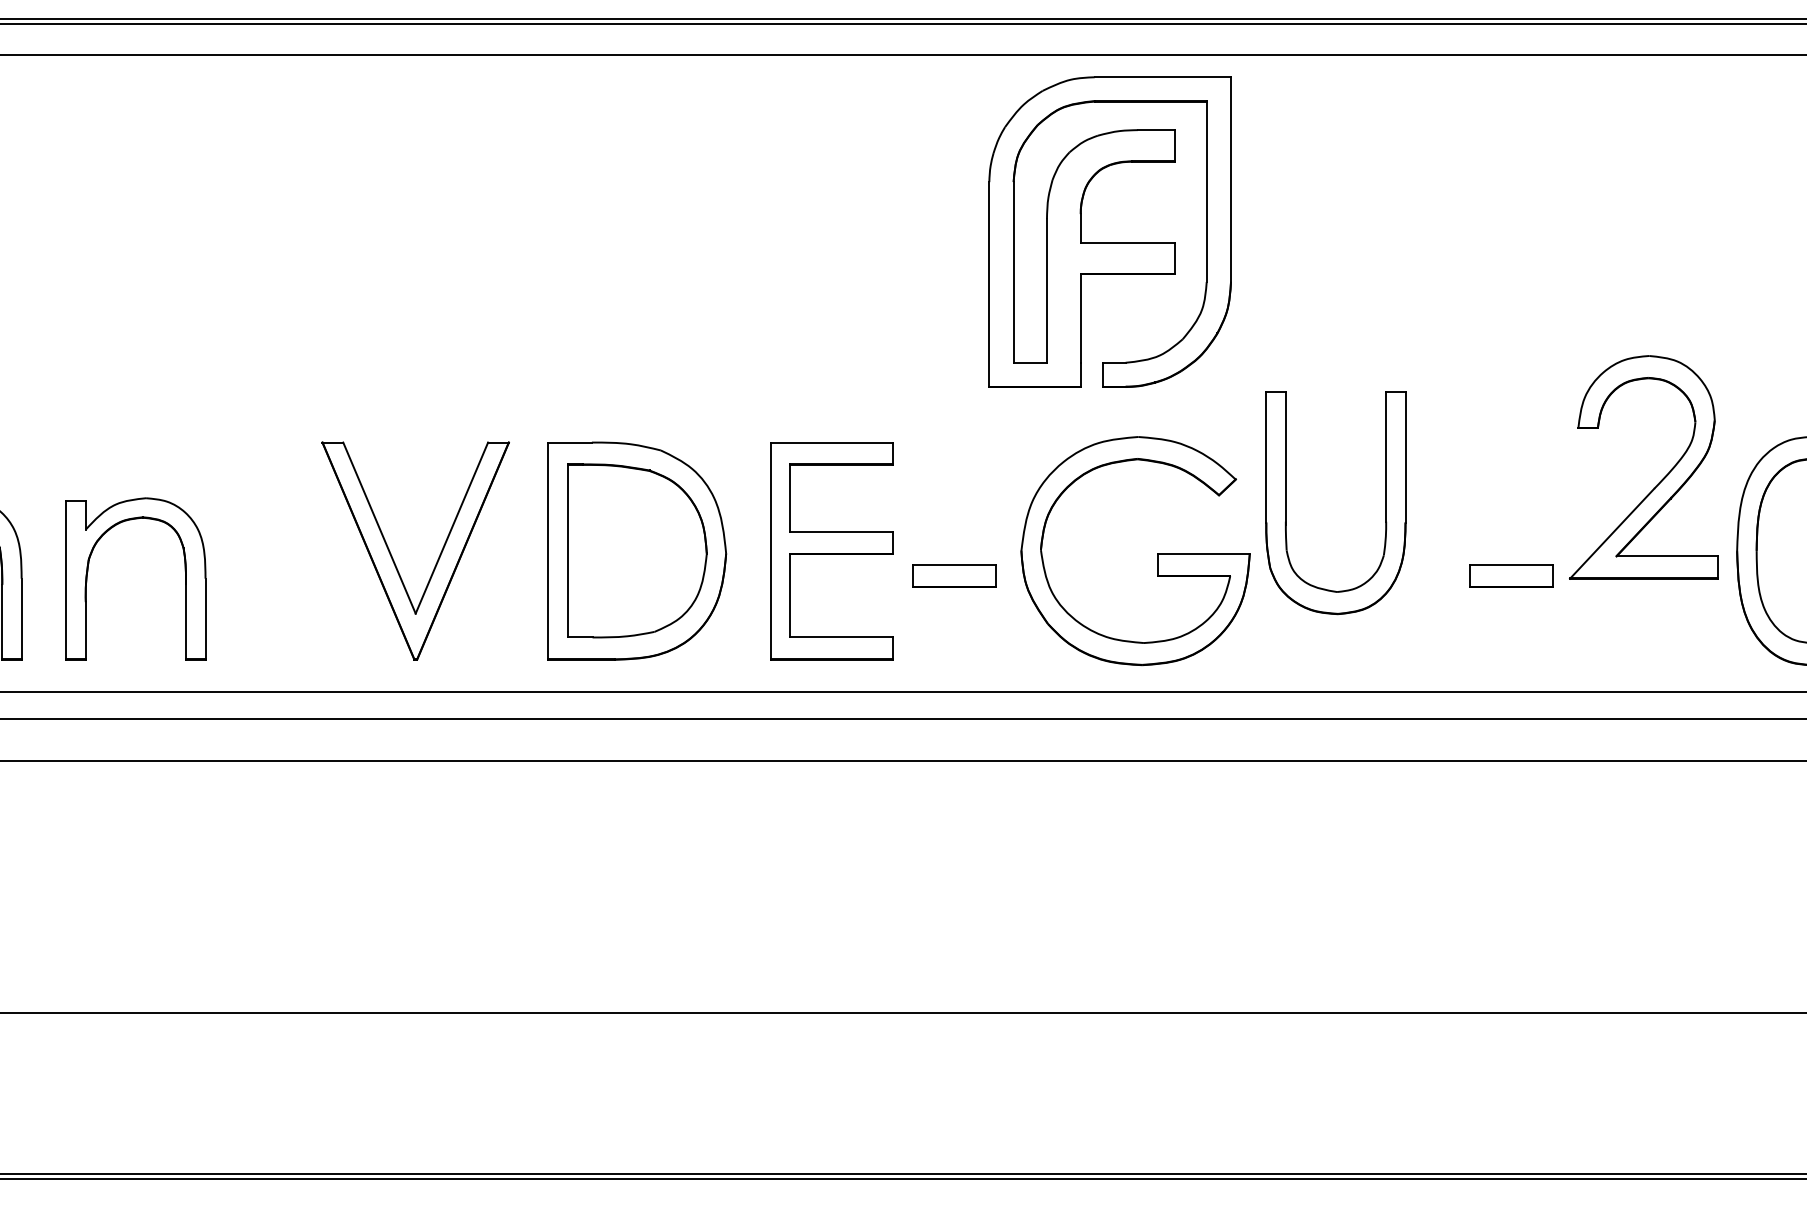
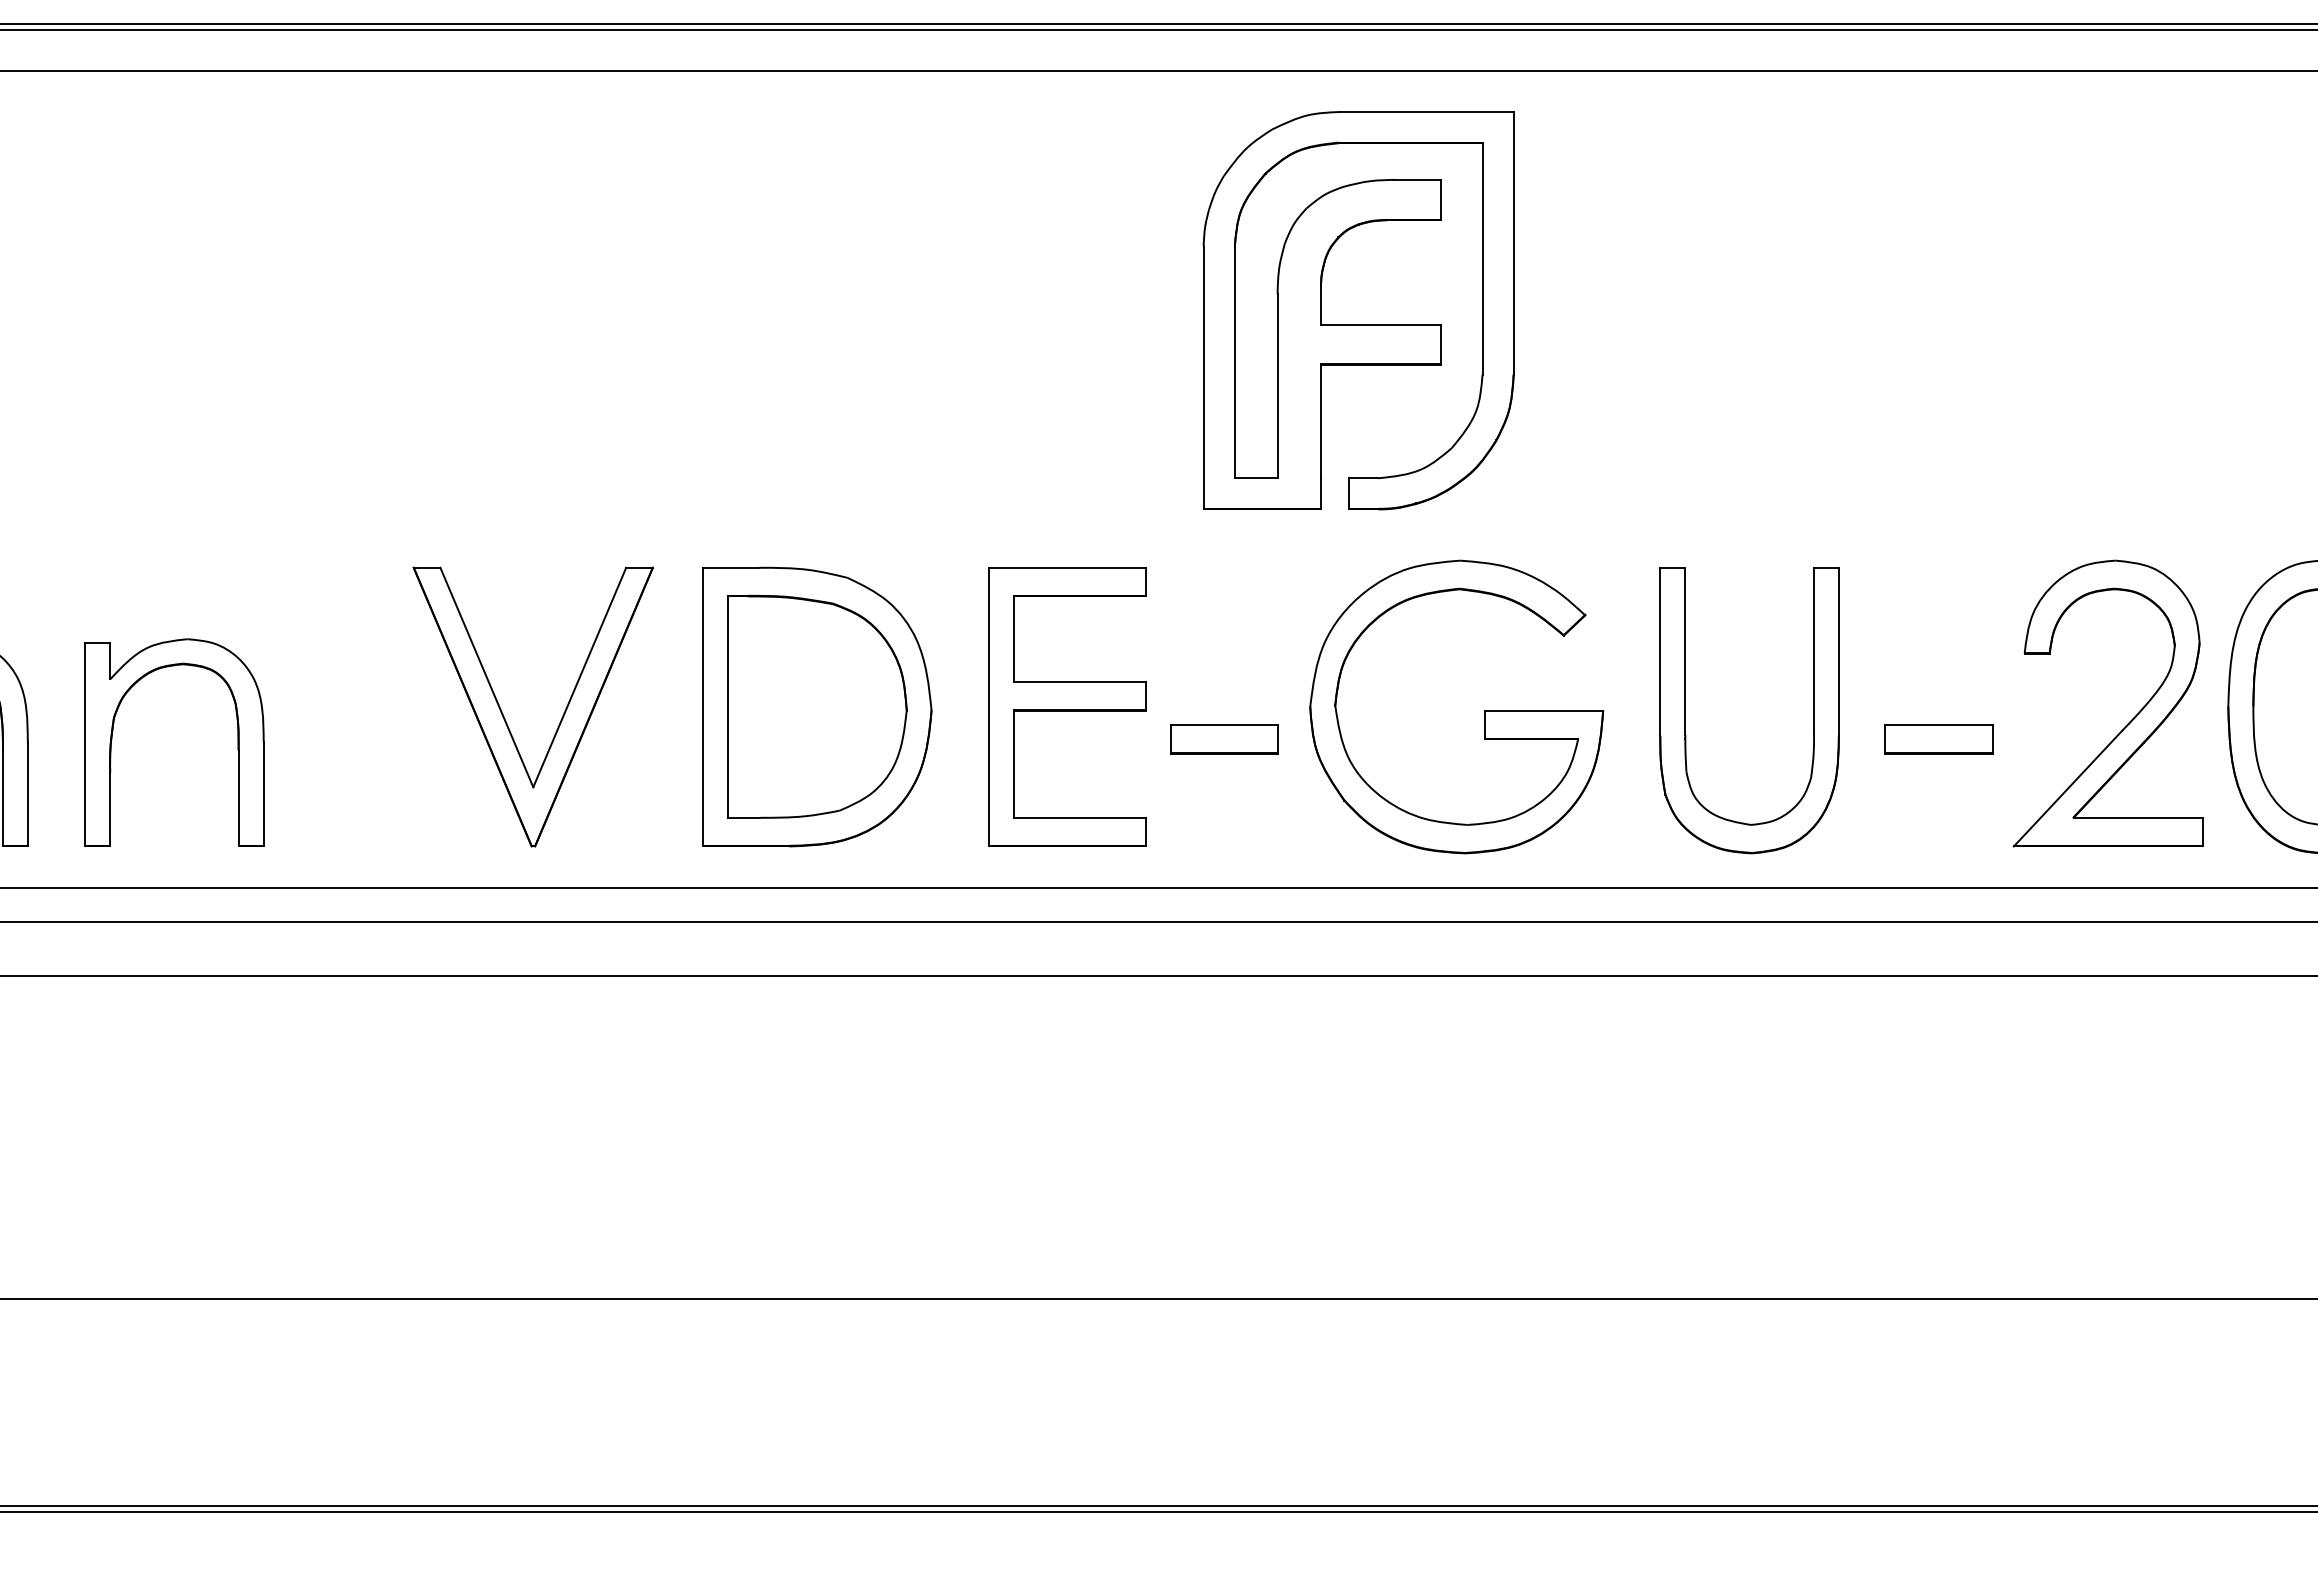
part: (1109, 242) -> (1357, 324), moved
part: (1658, 482) -> (2127, 722), moved
part: (1286, 503) -> (1686, 711), moved

